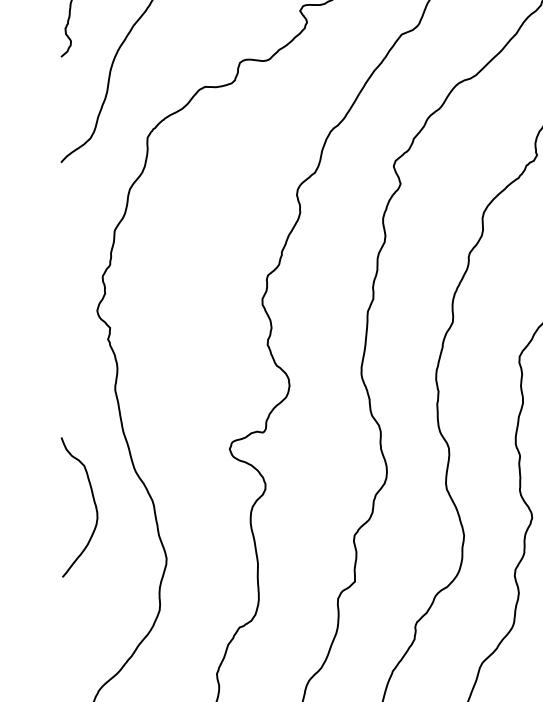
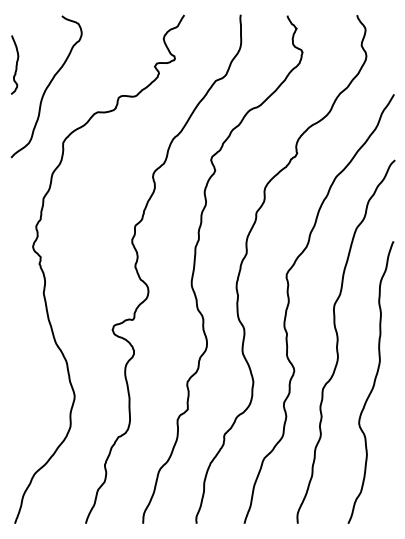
curve: (93, 503) -> (30, 362), removed

